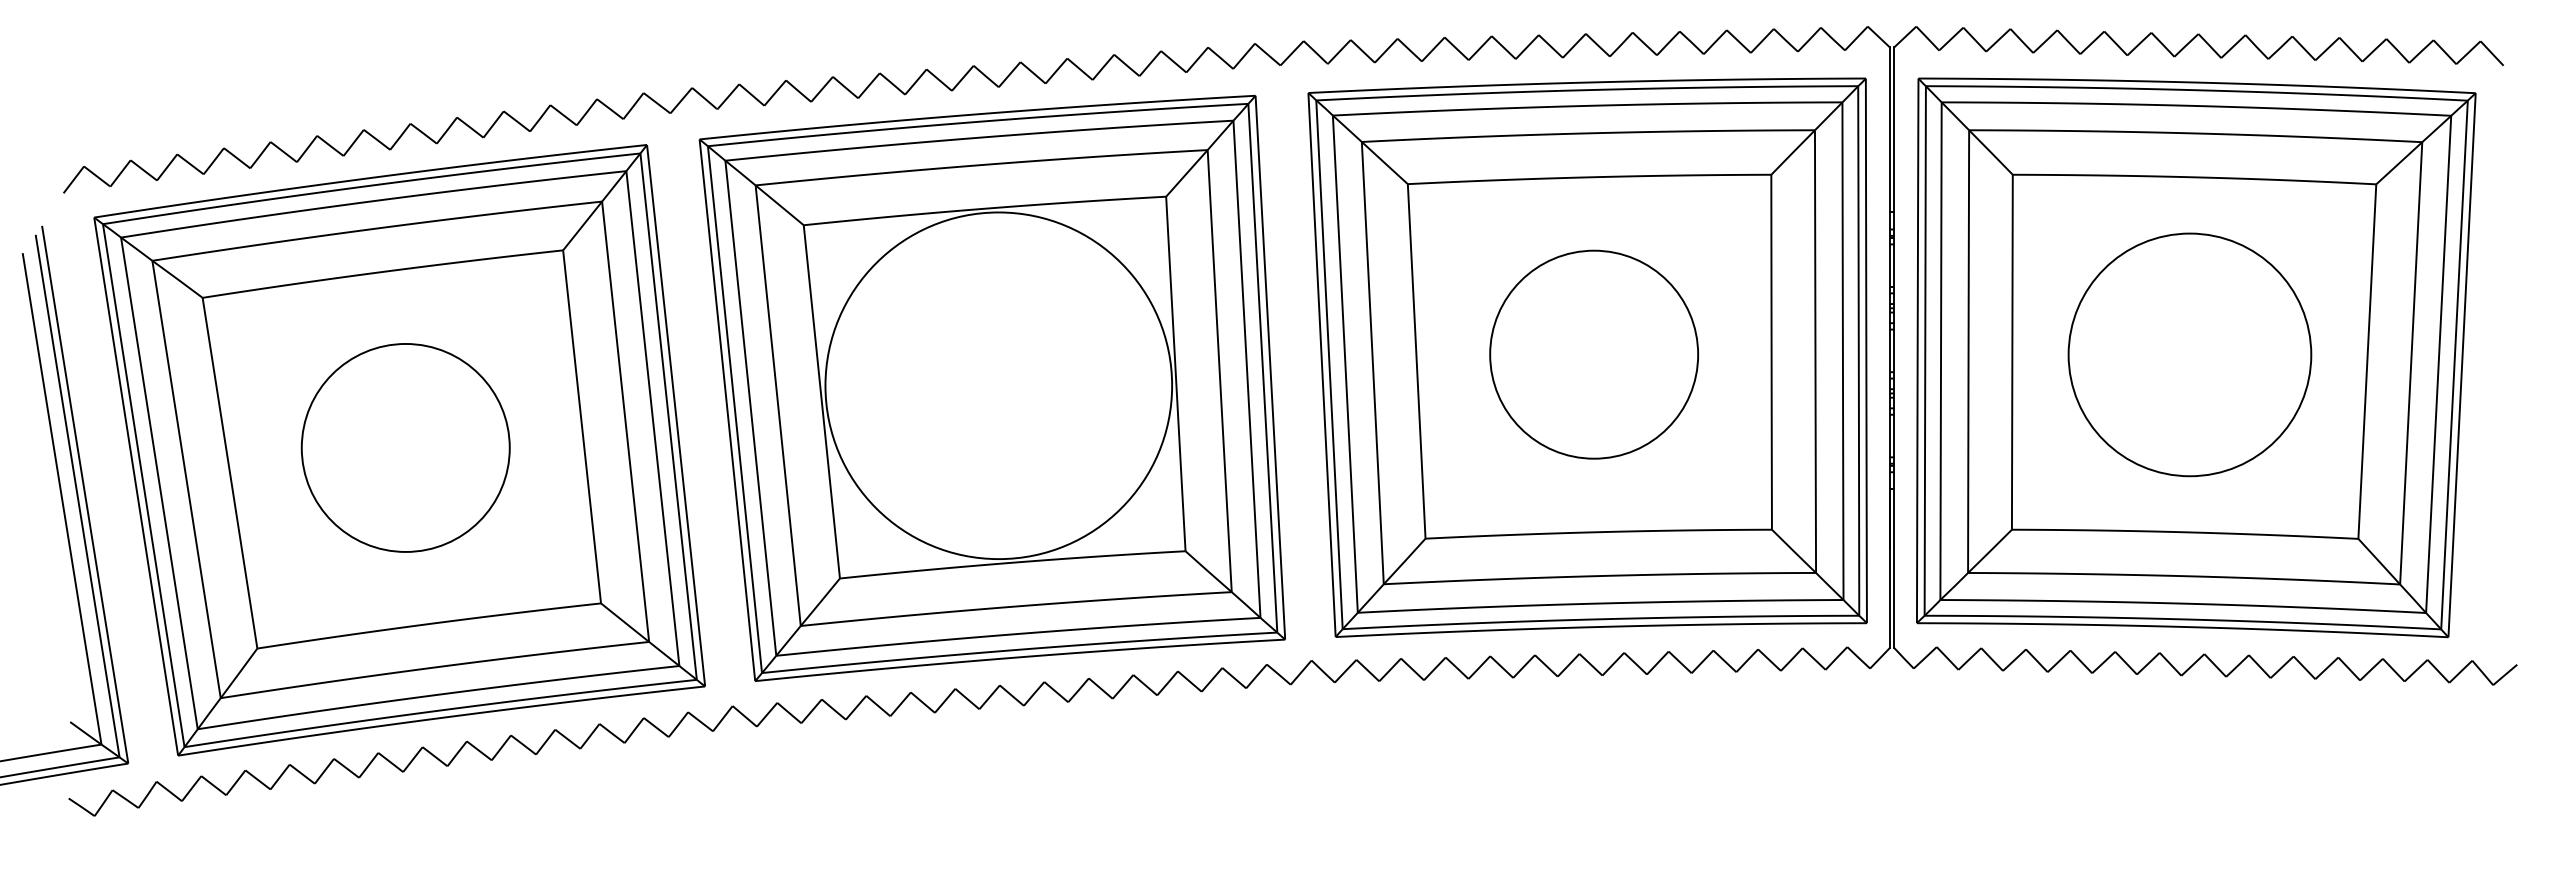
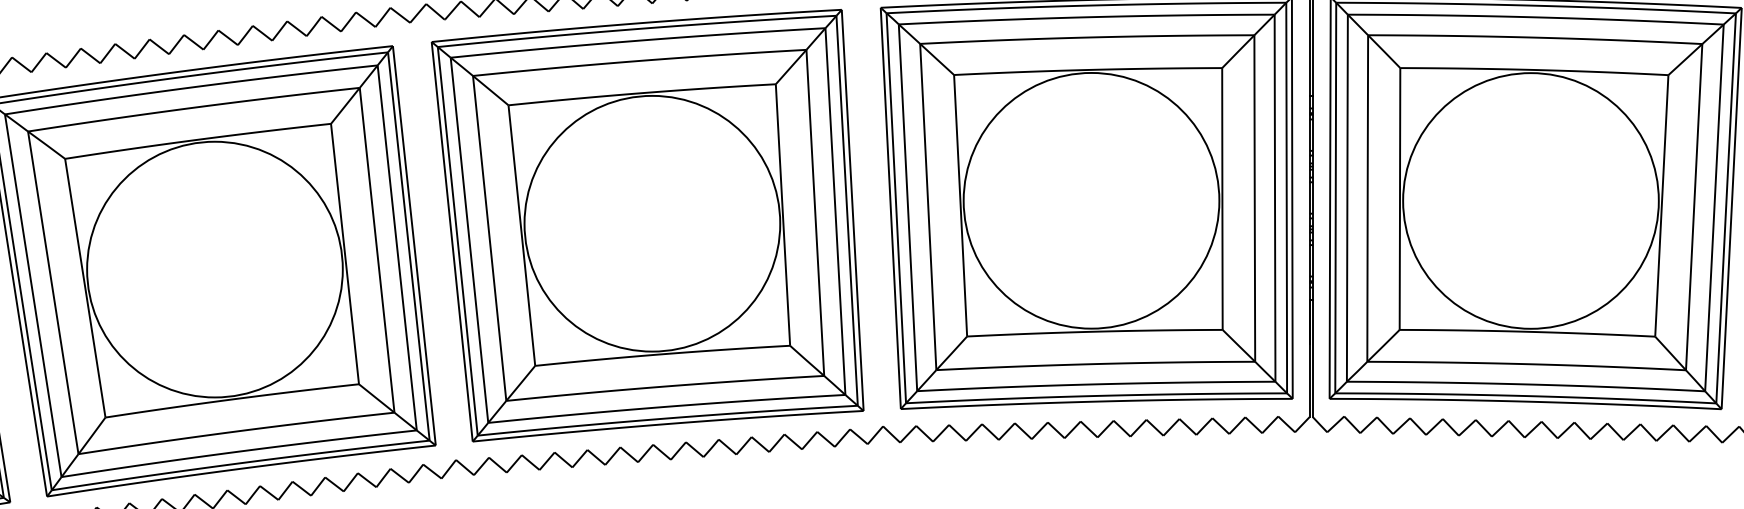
circle: (1593, 354) -> (1091, 200), size x1.67
circle: (2189, 354) -> (1530, 200), size x1.43
circle: (405, 447) -> (214, 269), size x1.67

